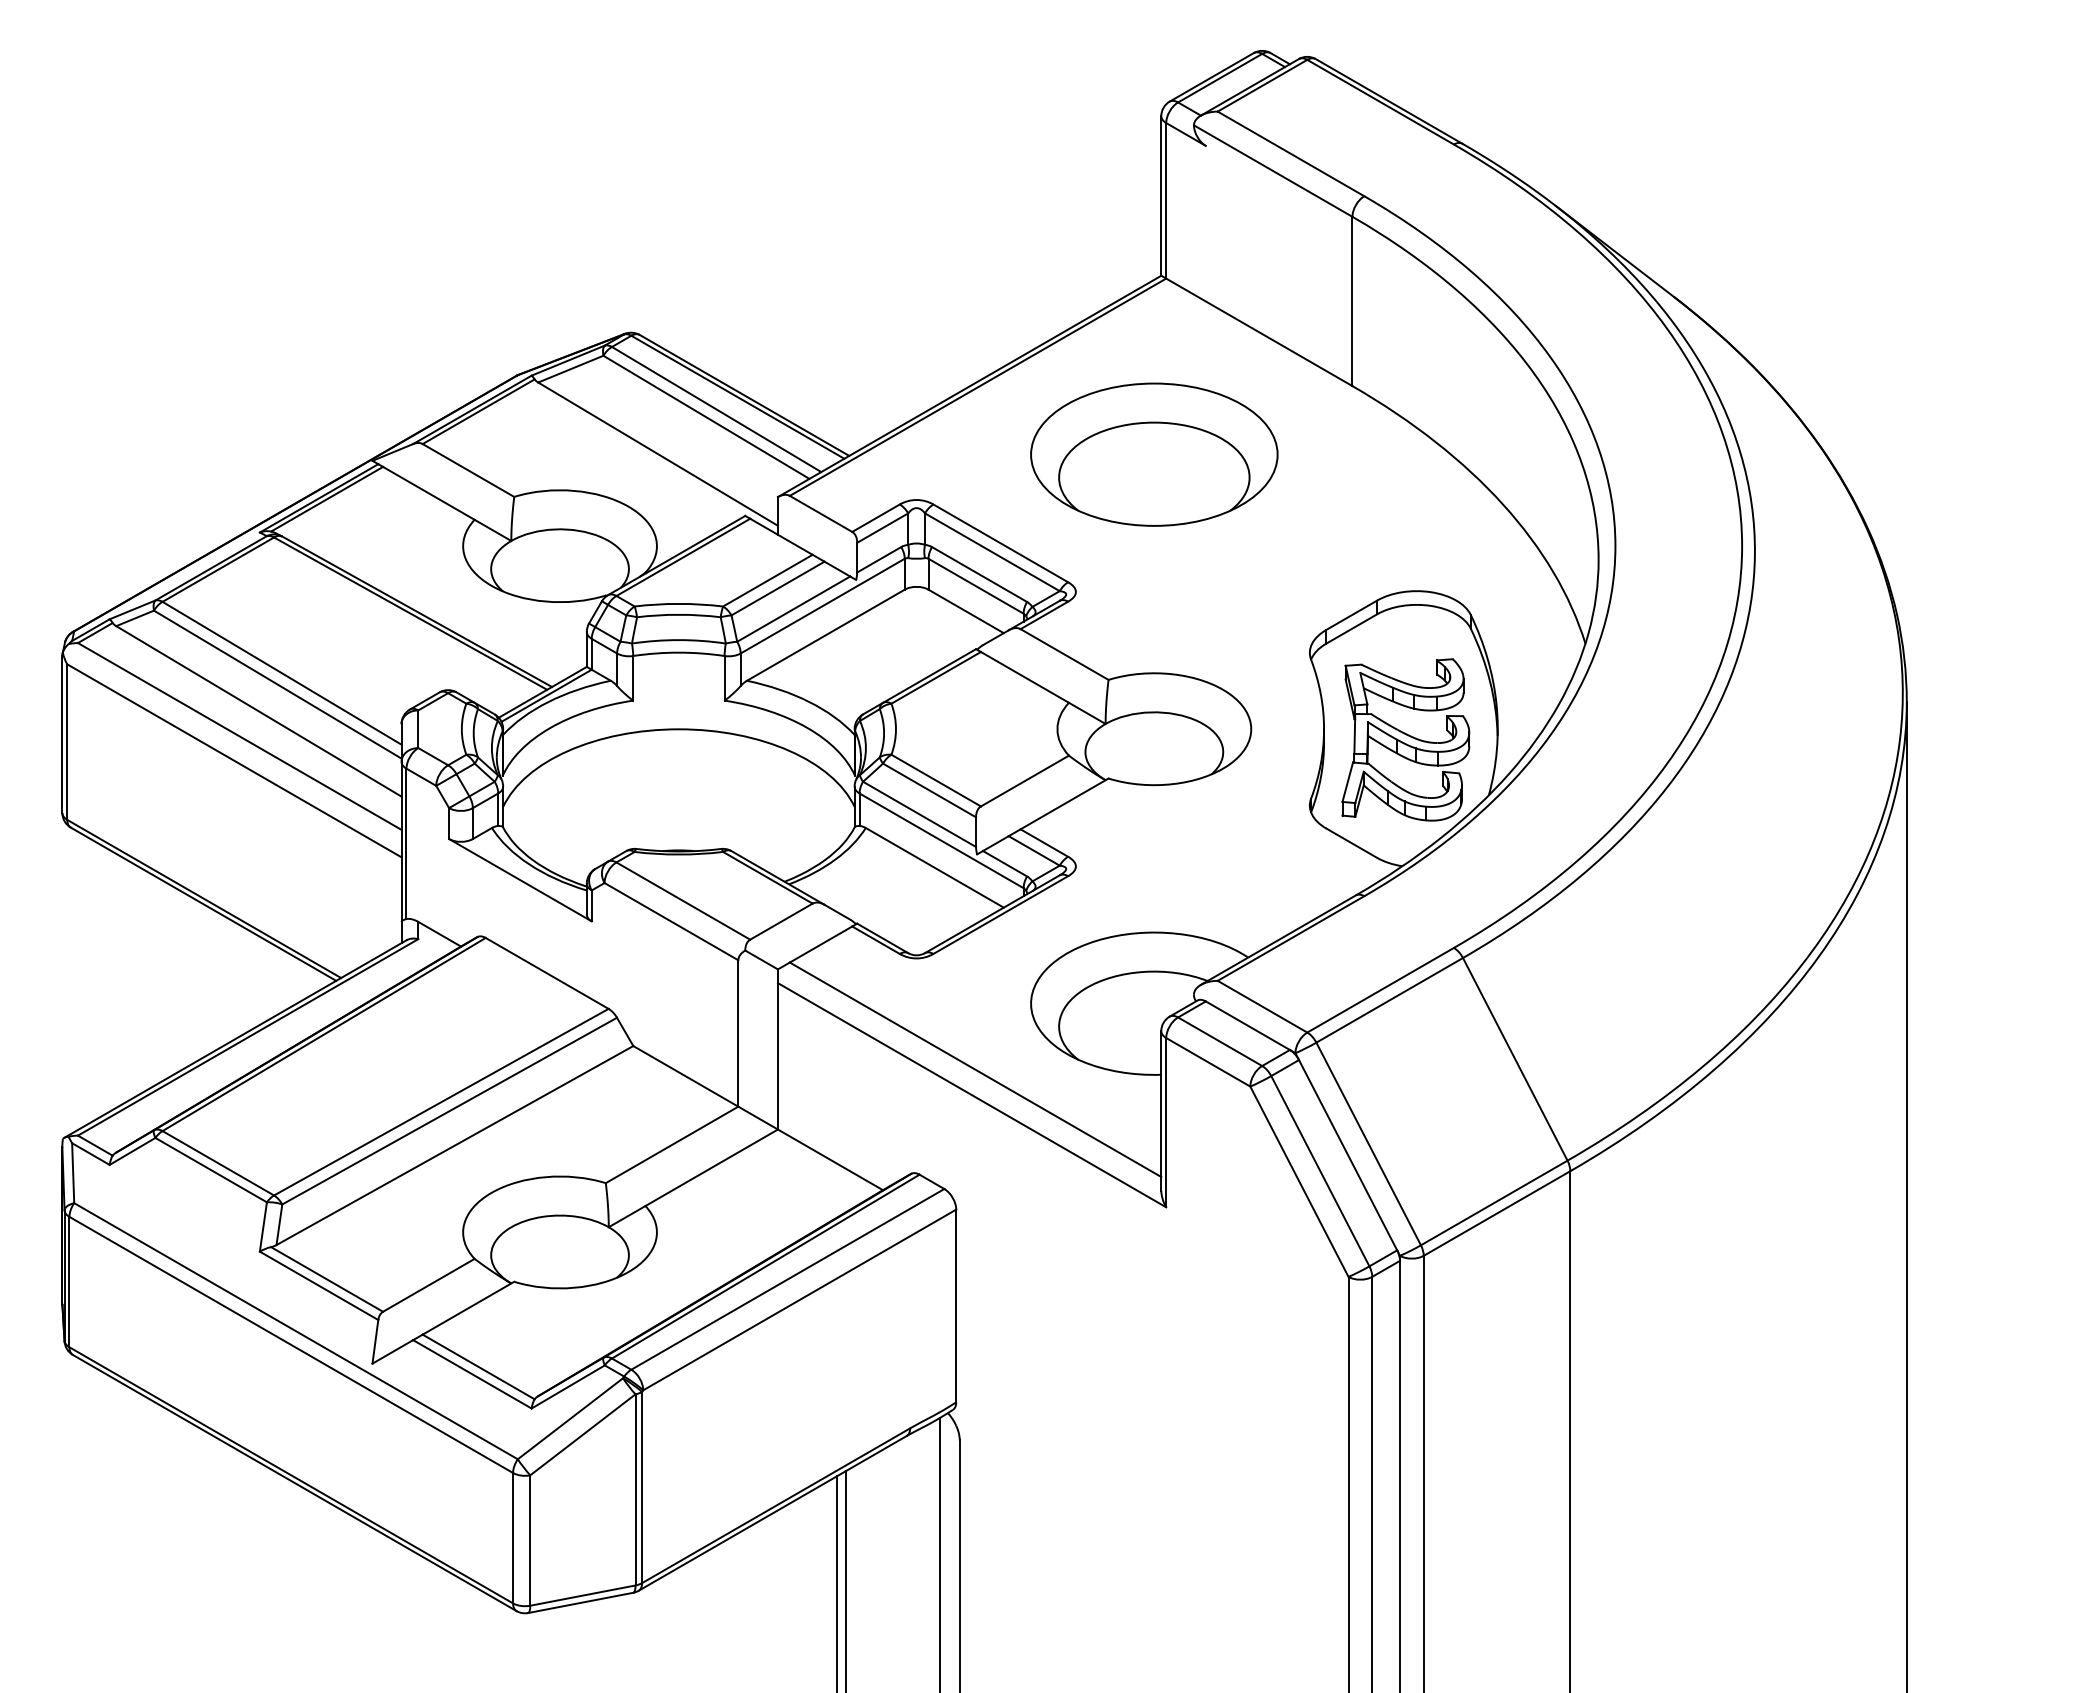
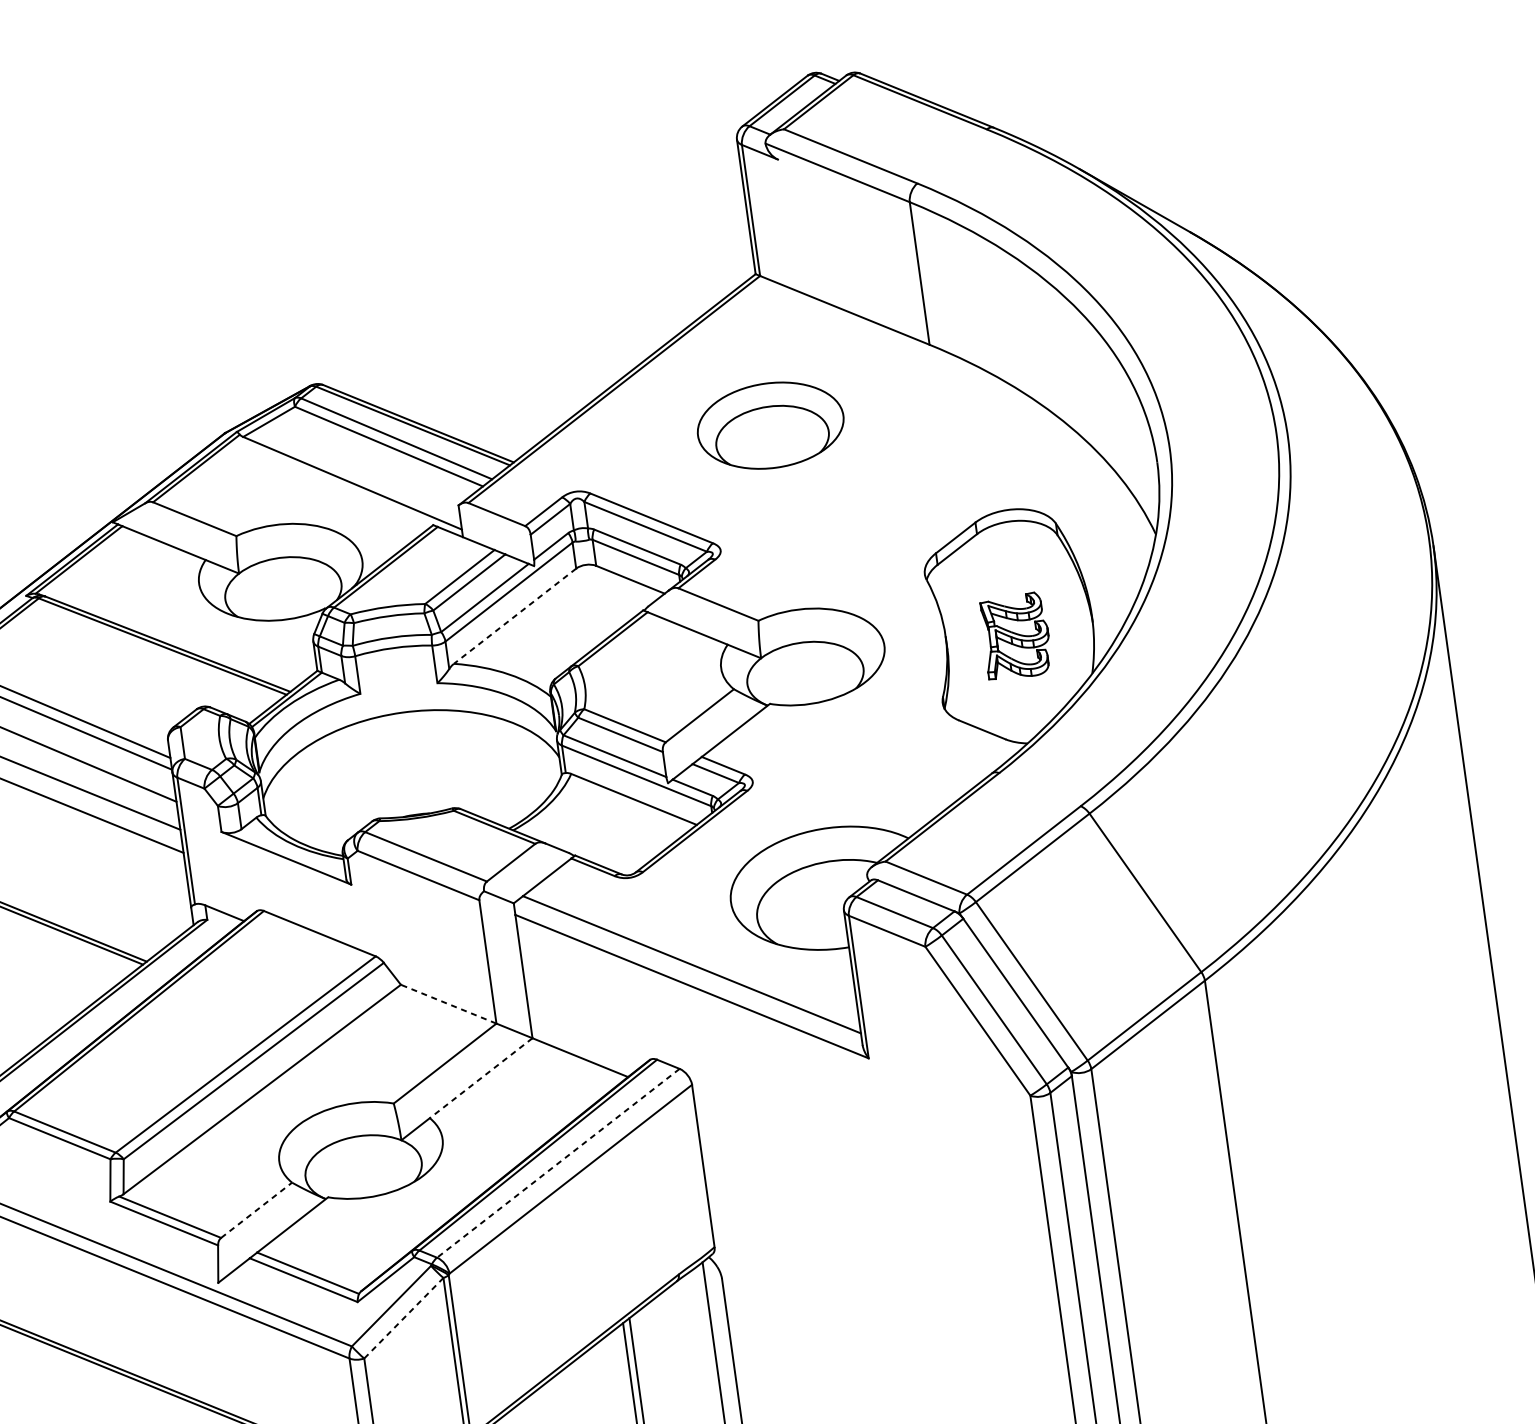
part: (1154, 454) -> (770, 425), size x0.7
line: (825, 635) -> (514, 616), solid -> dashed
part: (1405, 739) -> (1015, 636), size x0.6
line: (685, 1076) -> (448, 1004), solid -> dashed
line: (711, 1167) -> (480, 1077), solid -> dashed
line: (787, 1279) -> (558, 1163), solid -> dashed
line: (428, 1285) -> (256, 1210), solid -> dashed
line: (583, 1434) -> (404, 1317), solid -> dashed

